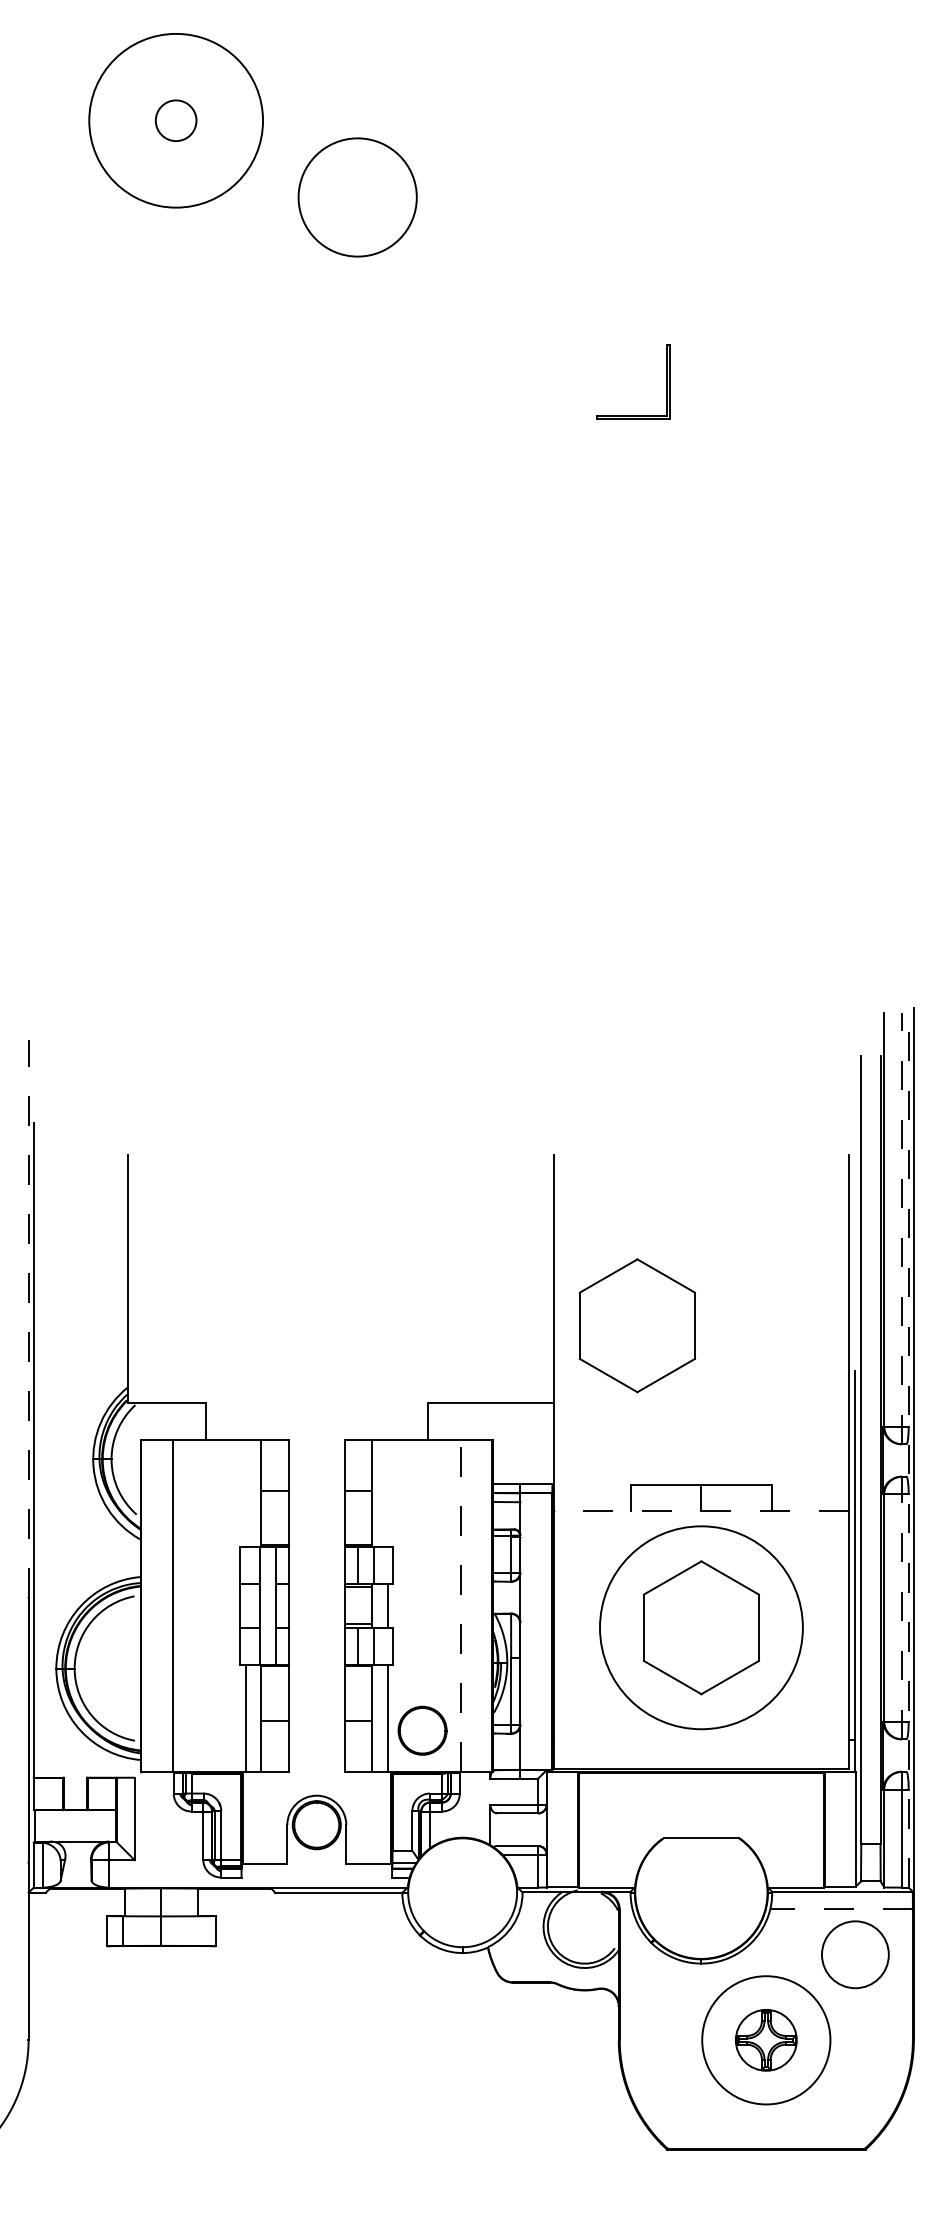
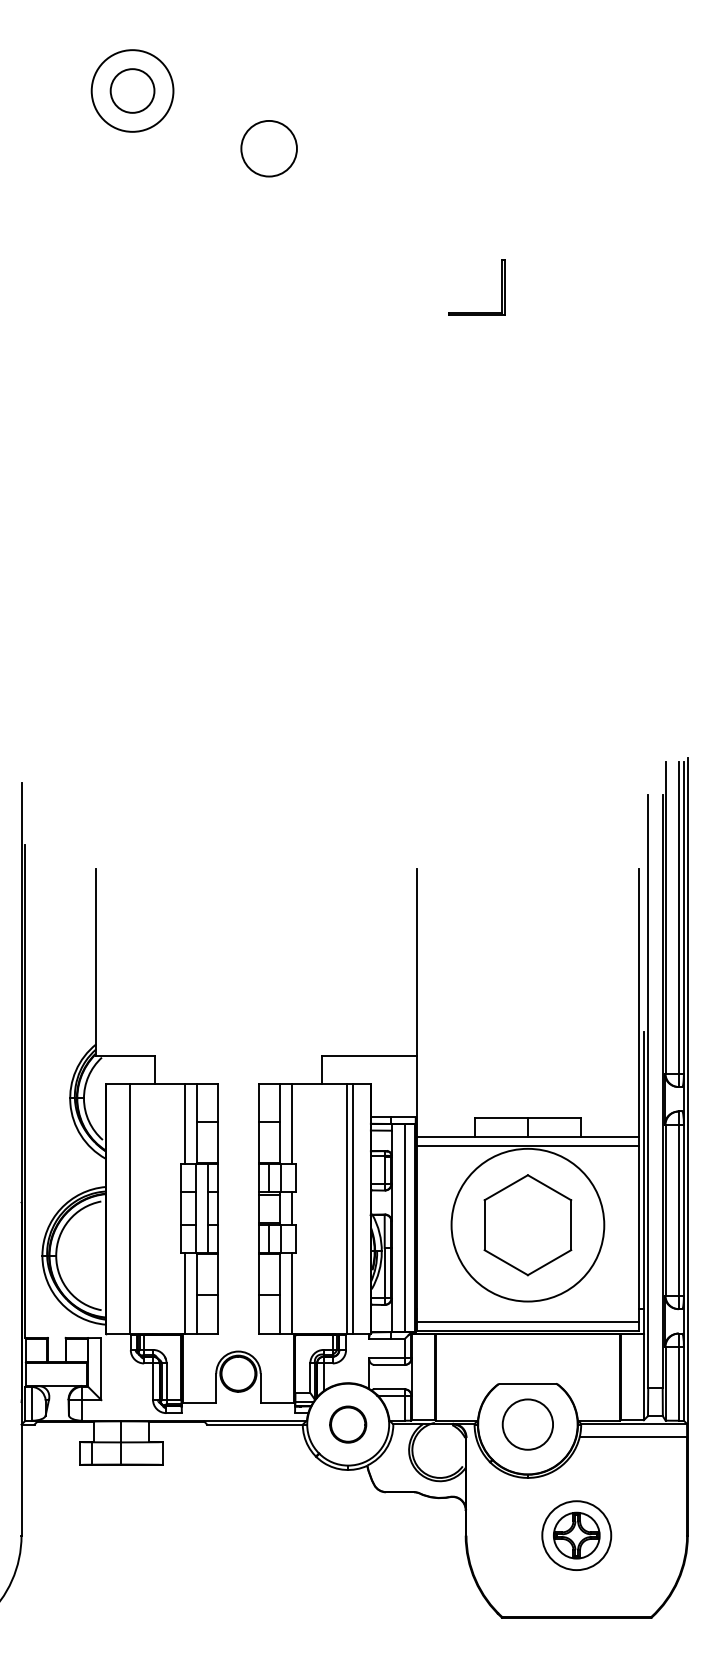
circle: (175, 120) -> (132, 90), size x0.62
circle: (176, 120) -> (132, 90), size x1.43
circle: (357, 197) -> (269, 148), size x0.62
line: (901, 1228) -> (678, 924), dashed -> solid
line: (28, 1318) -> (21, 992), dashed -> solid
part: (636, 1325) -> (479, 997), removed
line: (908, 1449) -> (683, 1091), dashed -> solid
line: (246, 1492) -> (185, 1123), added
line: (387, 1492) -> (291, 1123), added
line: (701, 1510) -> (527, 1136), dashed -> solid
line: (700, 1522) -> (527, 1145), added
line: (461, 1605) -> (347, 1208), dashed -> solid
line: (469, 1605) -> (353, 1208), added
line: (901, 1607) -> (678, 1209), dashed -> solid
line: (538, 1631) -> (405, 1227), added
part: (422, 1730) -> (348, 1424), moved
line: (700, 1757) -> (527, 1322), added
line: (841, 1909) -> (633, 1437), dashed -> solid
circle: (855, 1954) -> (527, 1424), moved
circle: (766, 2040) -> (576, 1535), size x0.71

